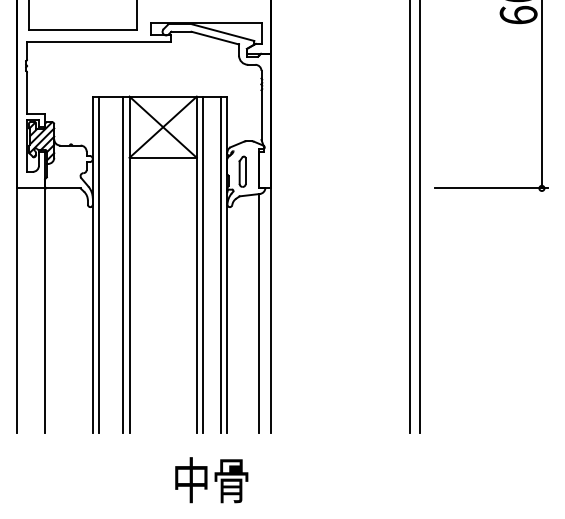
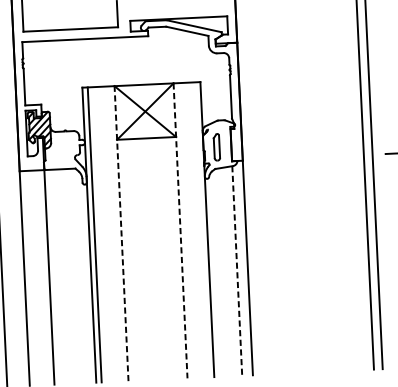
line: (123, 264) -> (116, 233), removed
line: (129, 264) -> (121, 233), solid -> dashed
line: (202, 264) -> (185, 230), removed
line: (221, 264) -> (202, 229), removed
line: (196, 265) -> (180, 231), solid -> dashed
line: (259, 313) -> (237, 270), solid -> dashed

